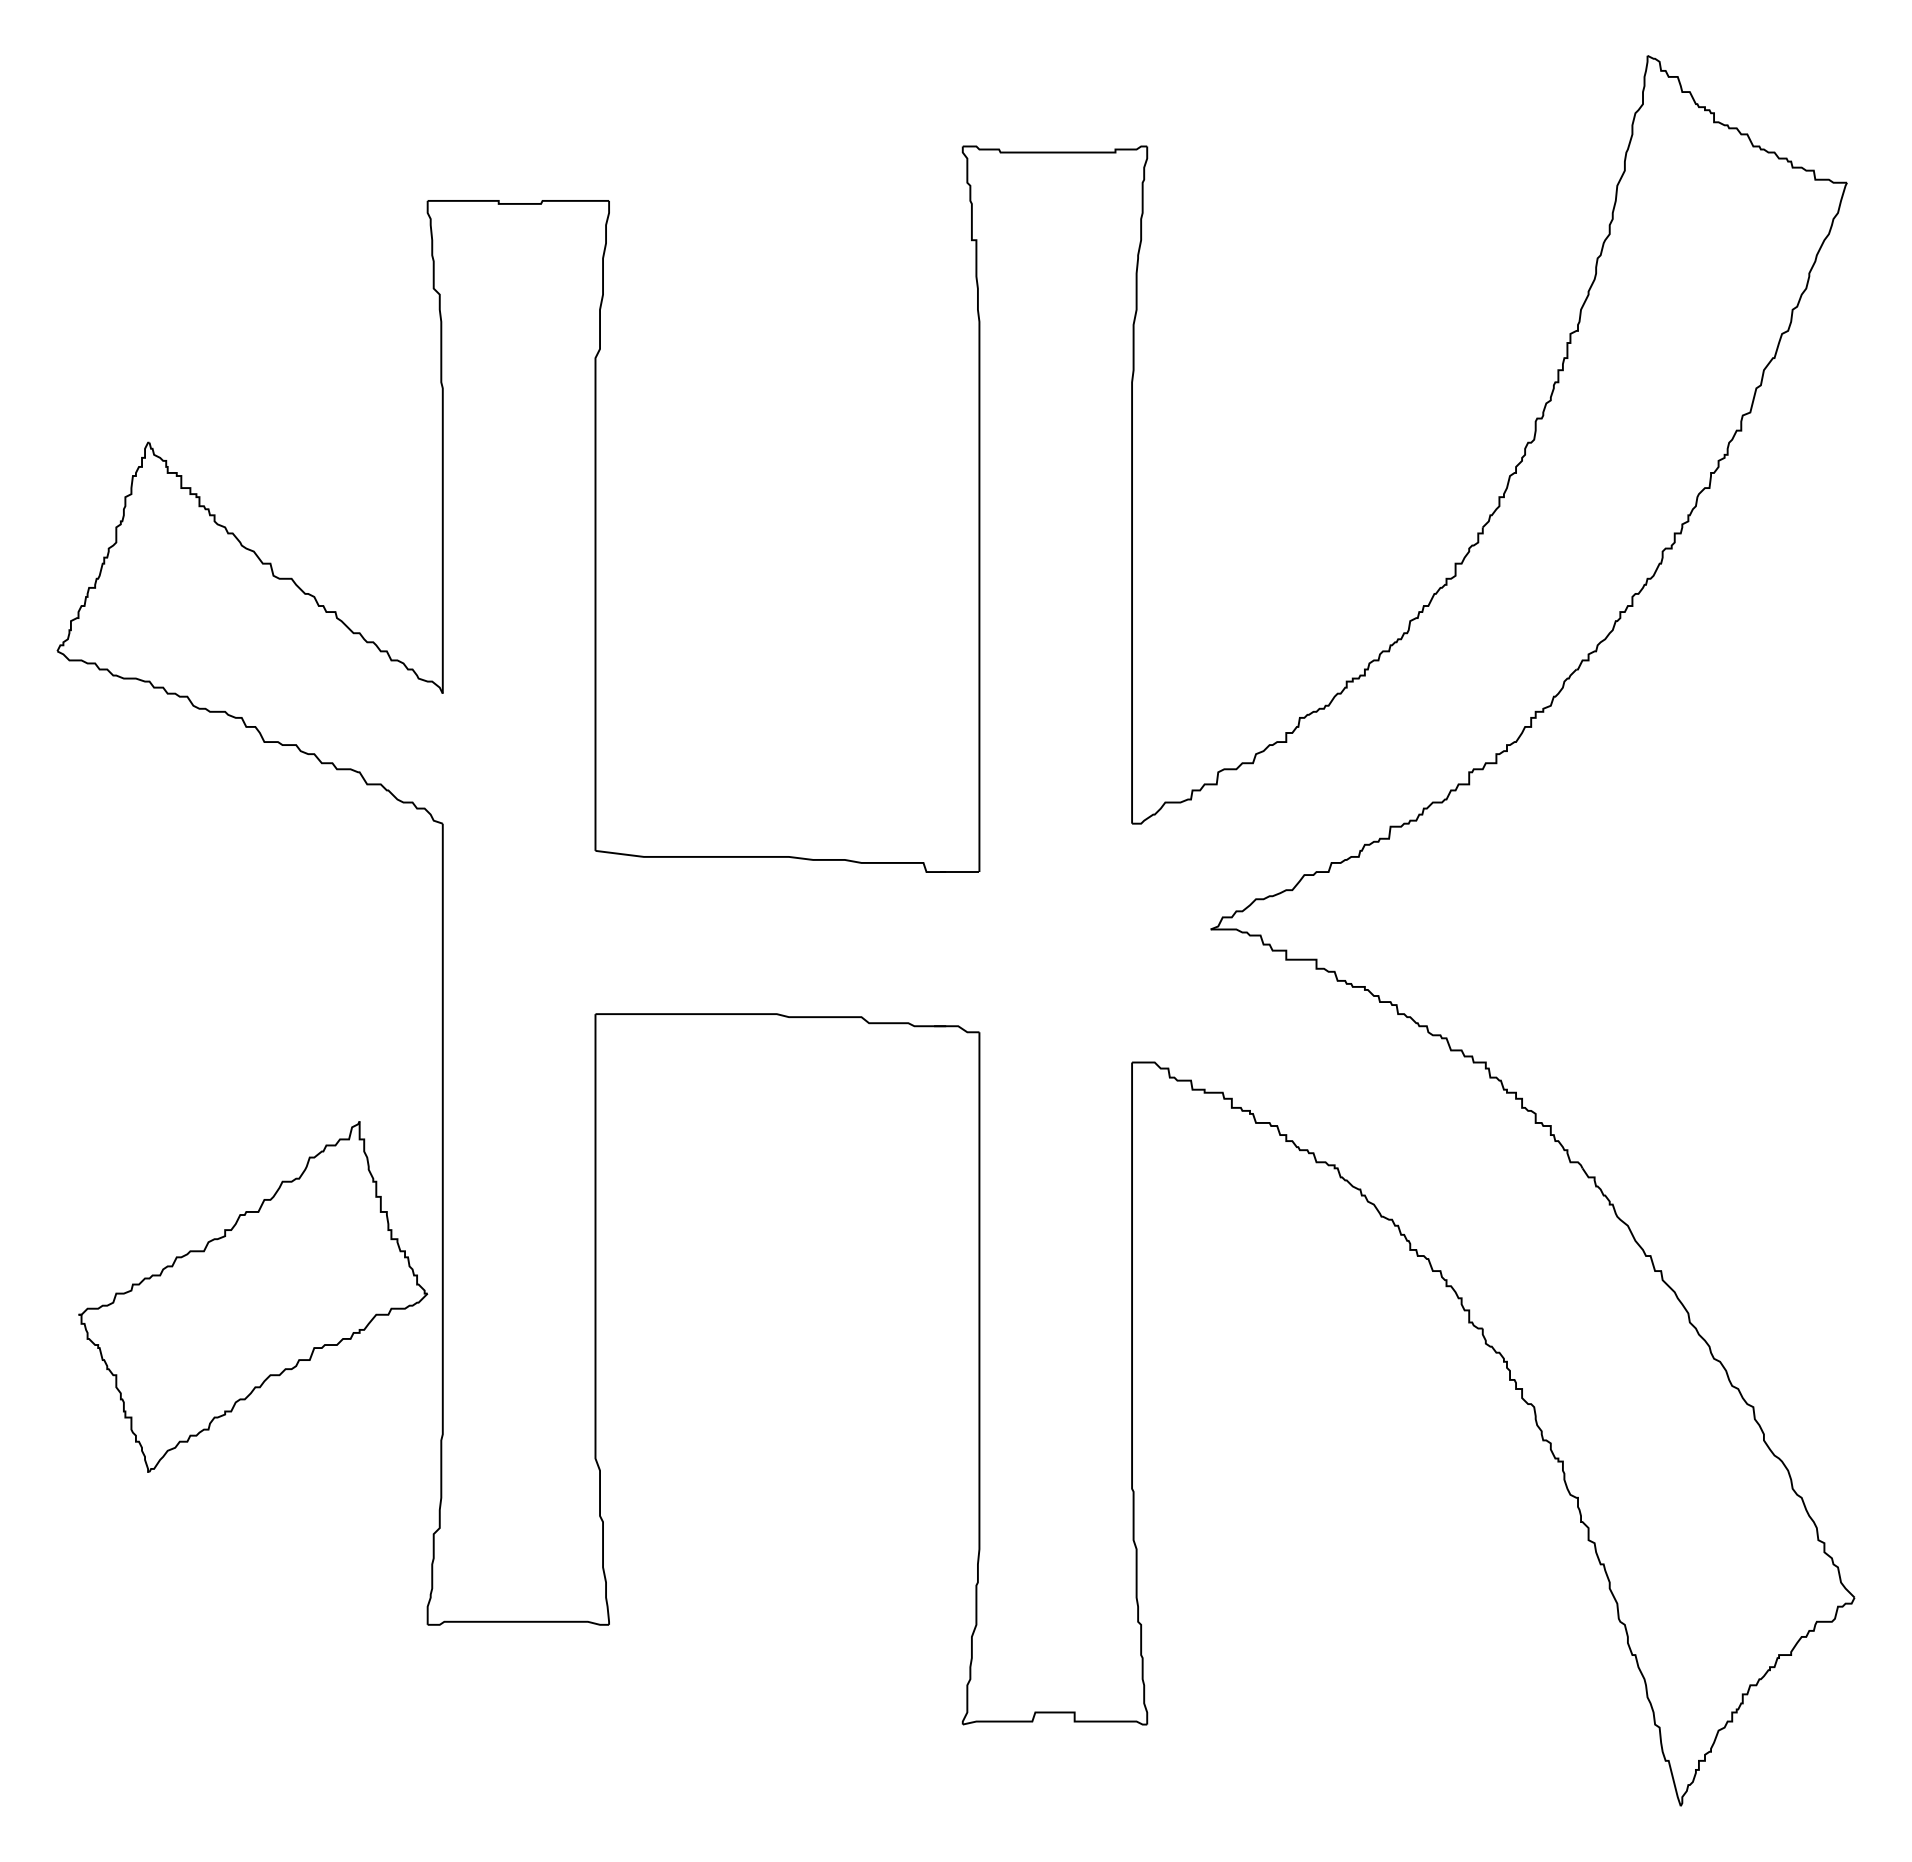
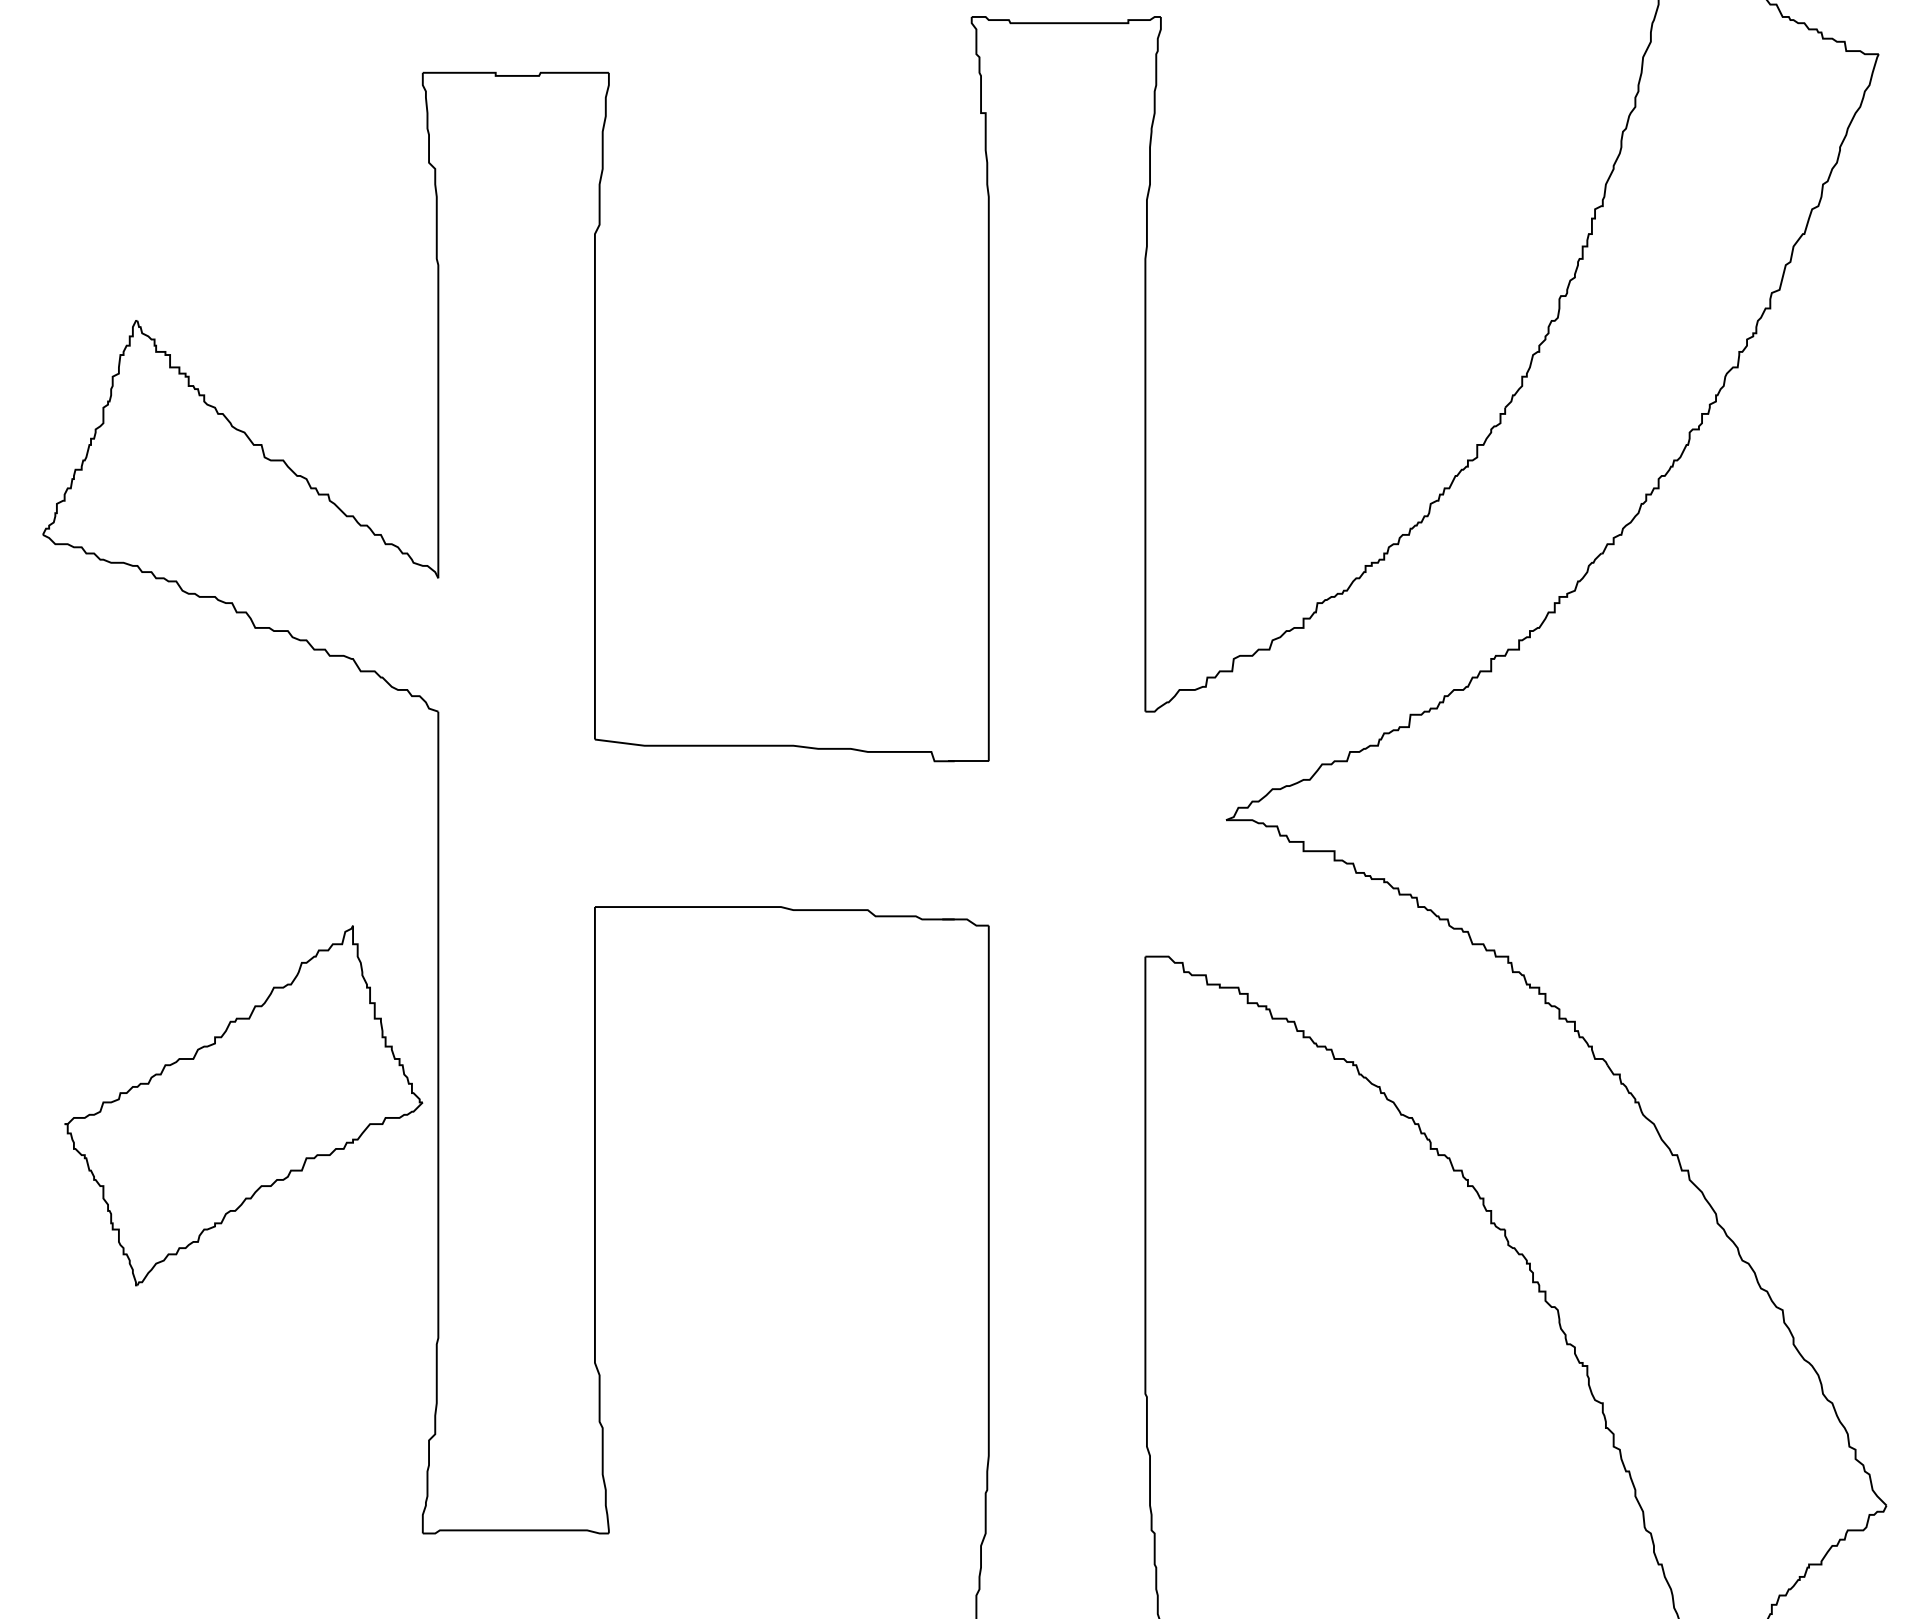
part: (253, 1296) -> (244, 1105), moved

